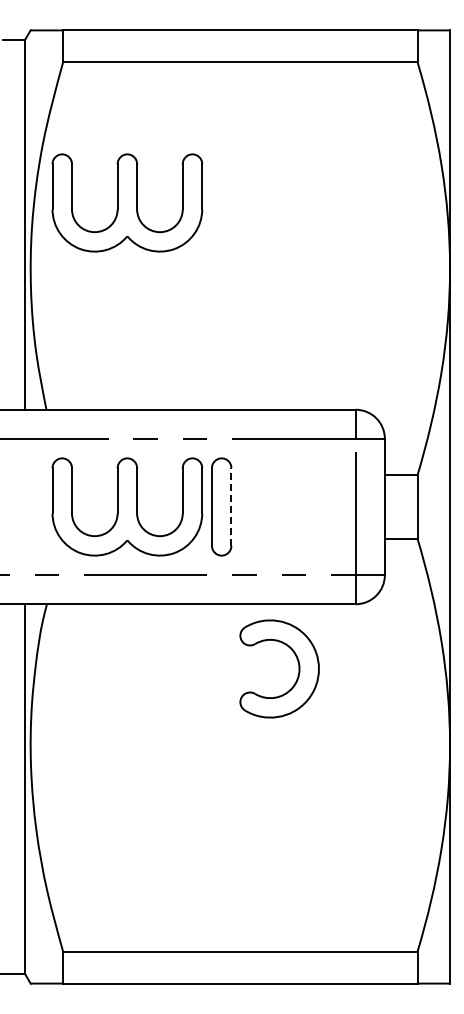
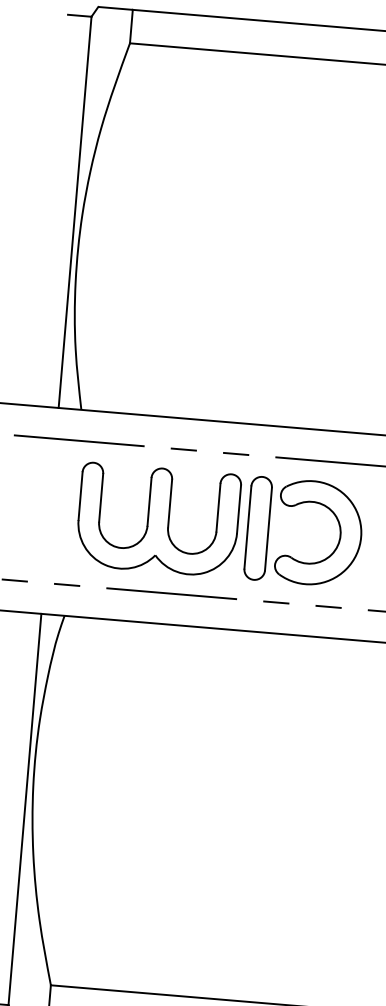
part: (127, 202) -> (185, 197), removed
line: (231, 507) -> (268, 529), dashed -> solid
part: (297, 662) -> (339, 528), moved

